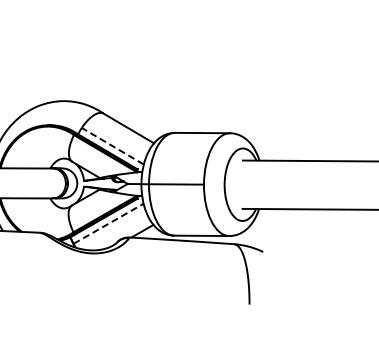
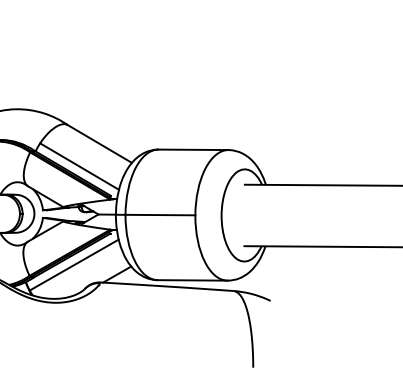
line: (112, 145) -> (79, 165), dashed -> solid
line: (109, 223) -> (75, 264), dashed -> solid

